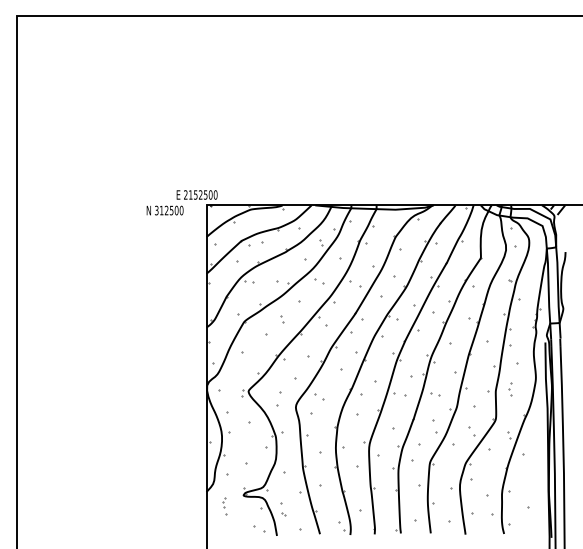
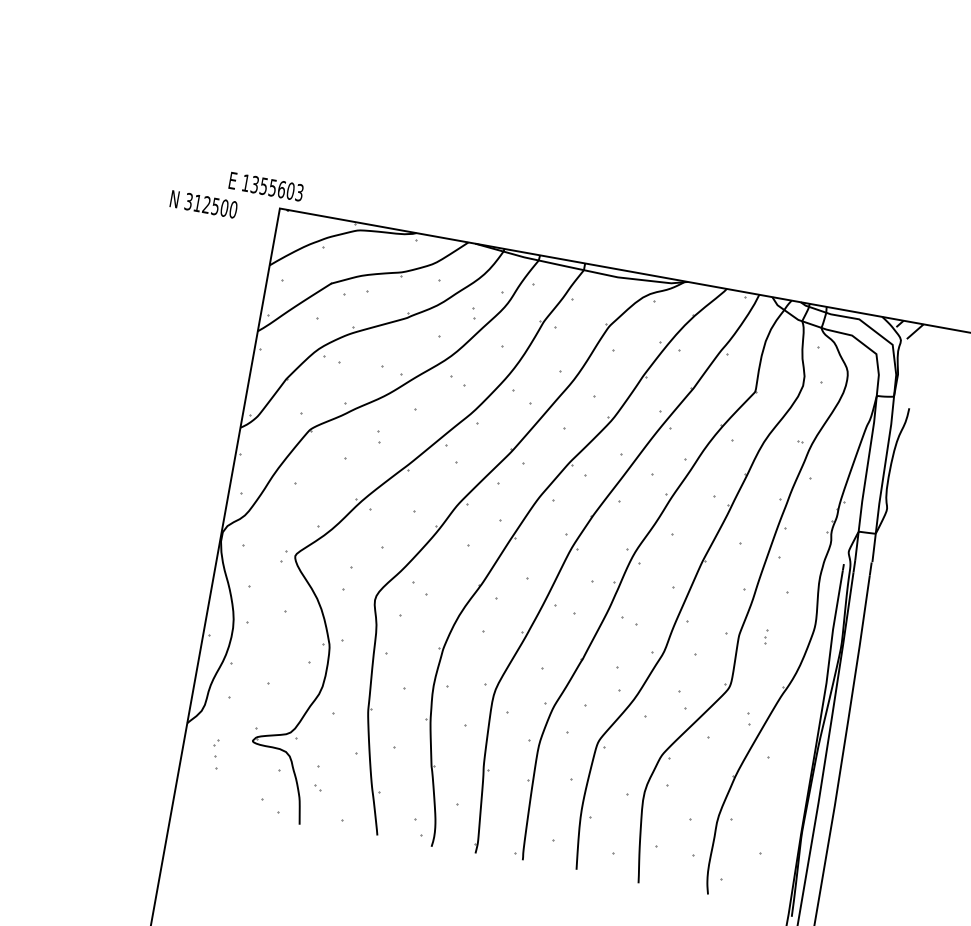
text: (200, 194) -> (272, 187), 2152500 -> 1355603
part: (510, 389) -> (766, 637), size x0.6

